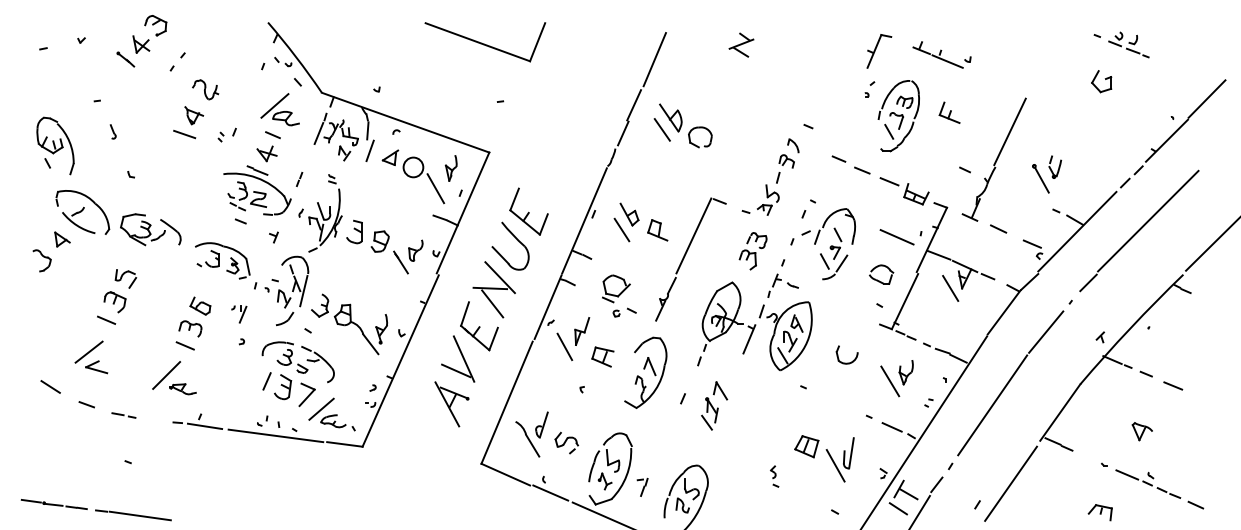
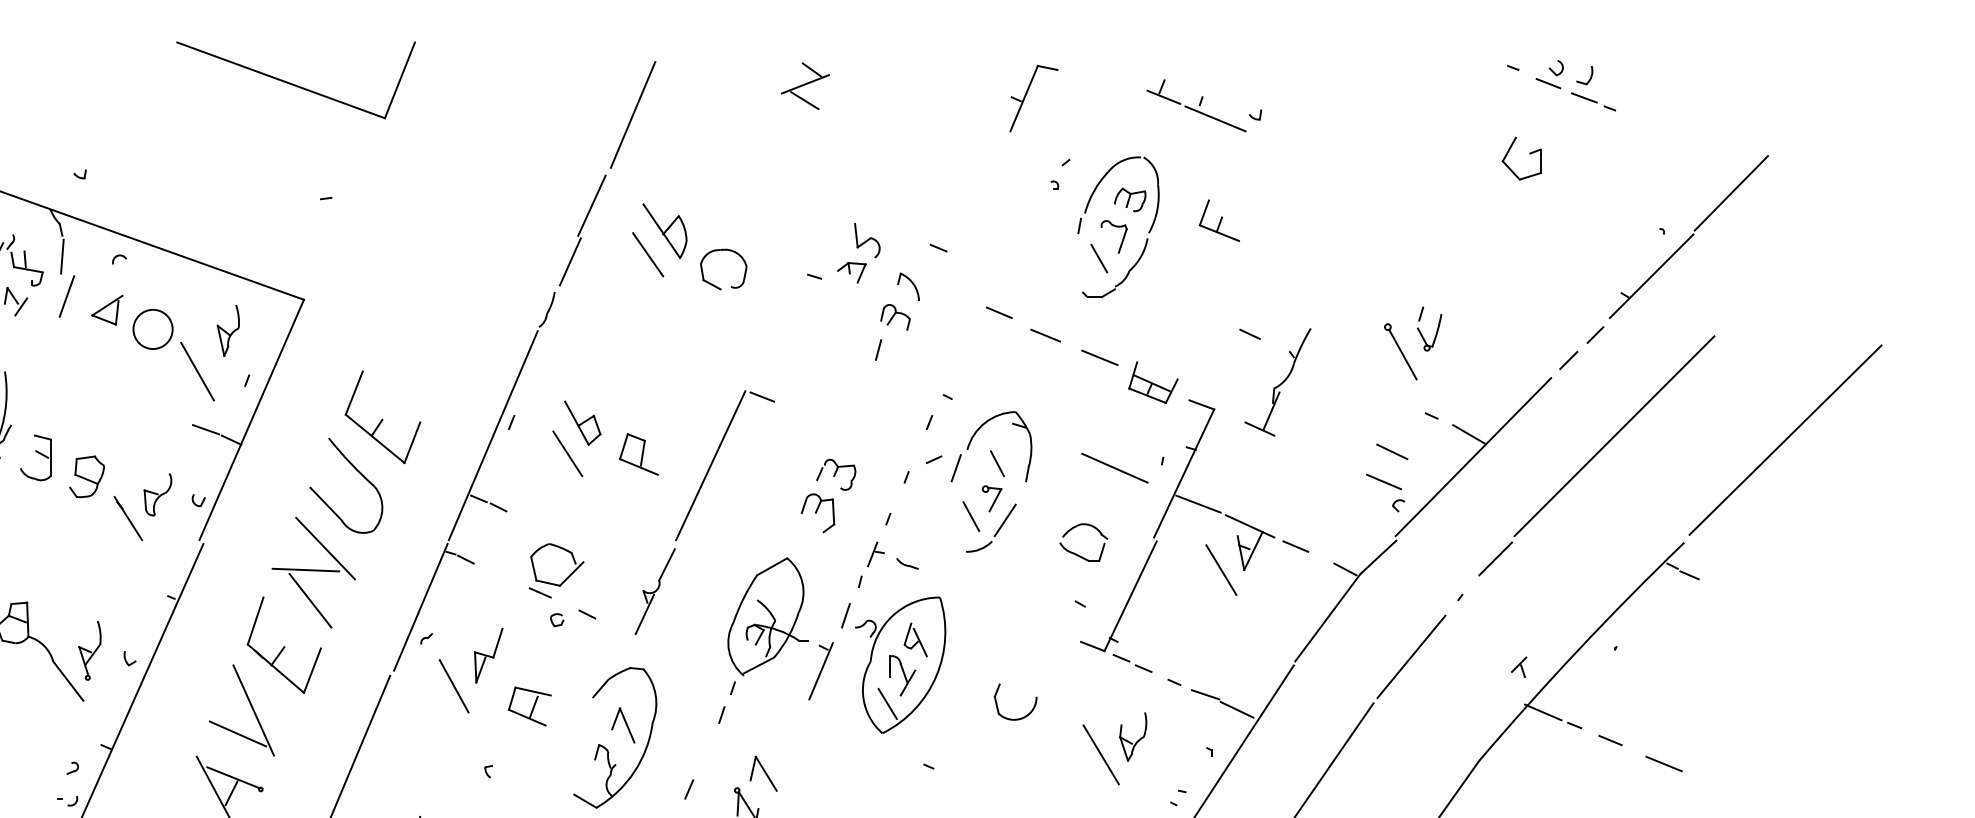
part: (879, 51) -> (1034, 98), moved
line: (1009, 131) -> (1338, 257), removed
part: (760, 199) -> (843, 251), moved
line: (998, 228) -> (1392, 450), moved

